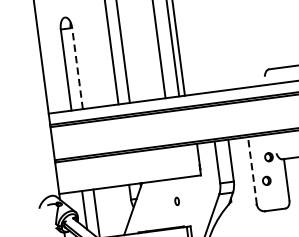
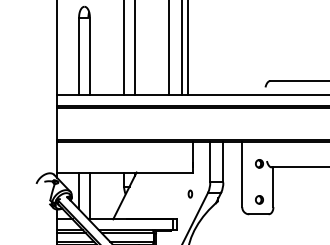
line: (77, 68) -> (89, 56), dashed -> solid
line: (252, 170) -> (242, 174), dashed -> solid
part: (266, 180) -> (259, 199), moved
part: (177, 200) -> (190, 193), moved

